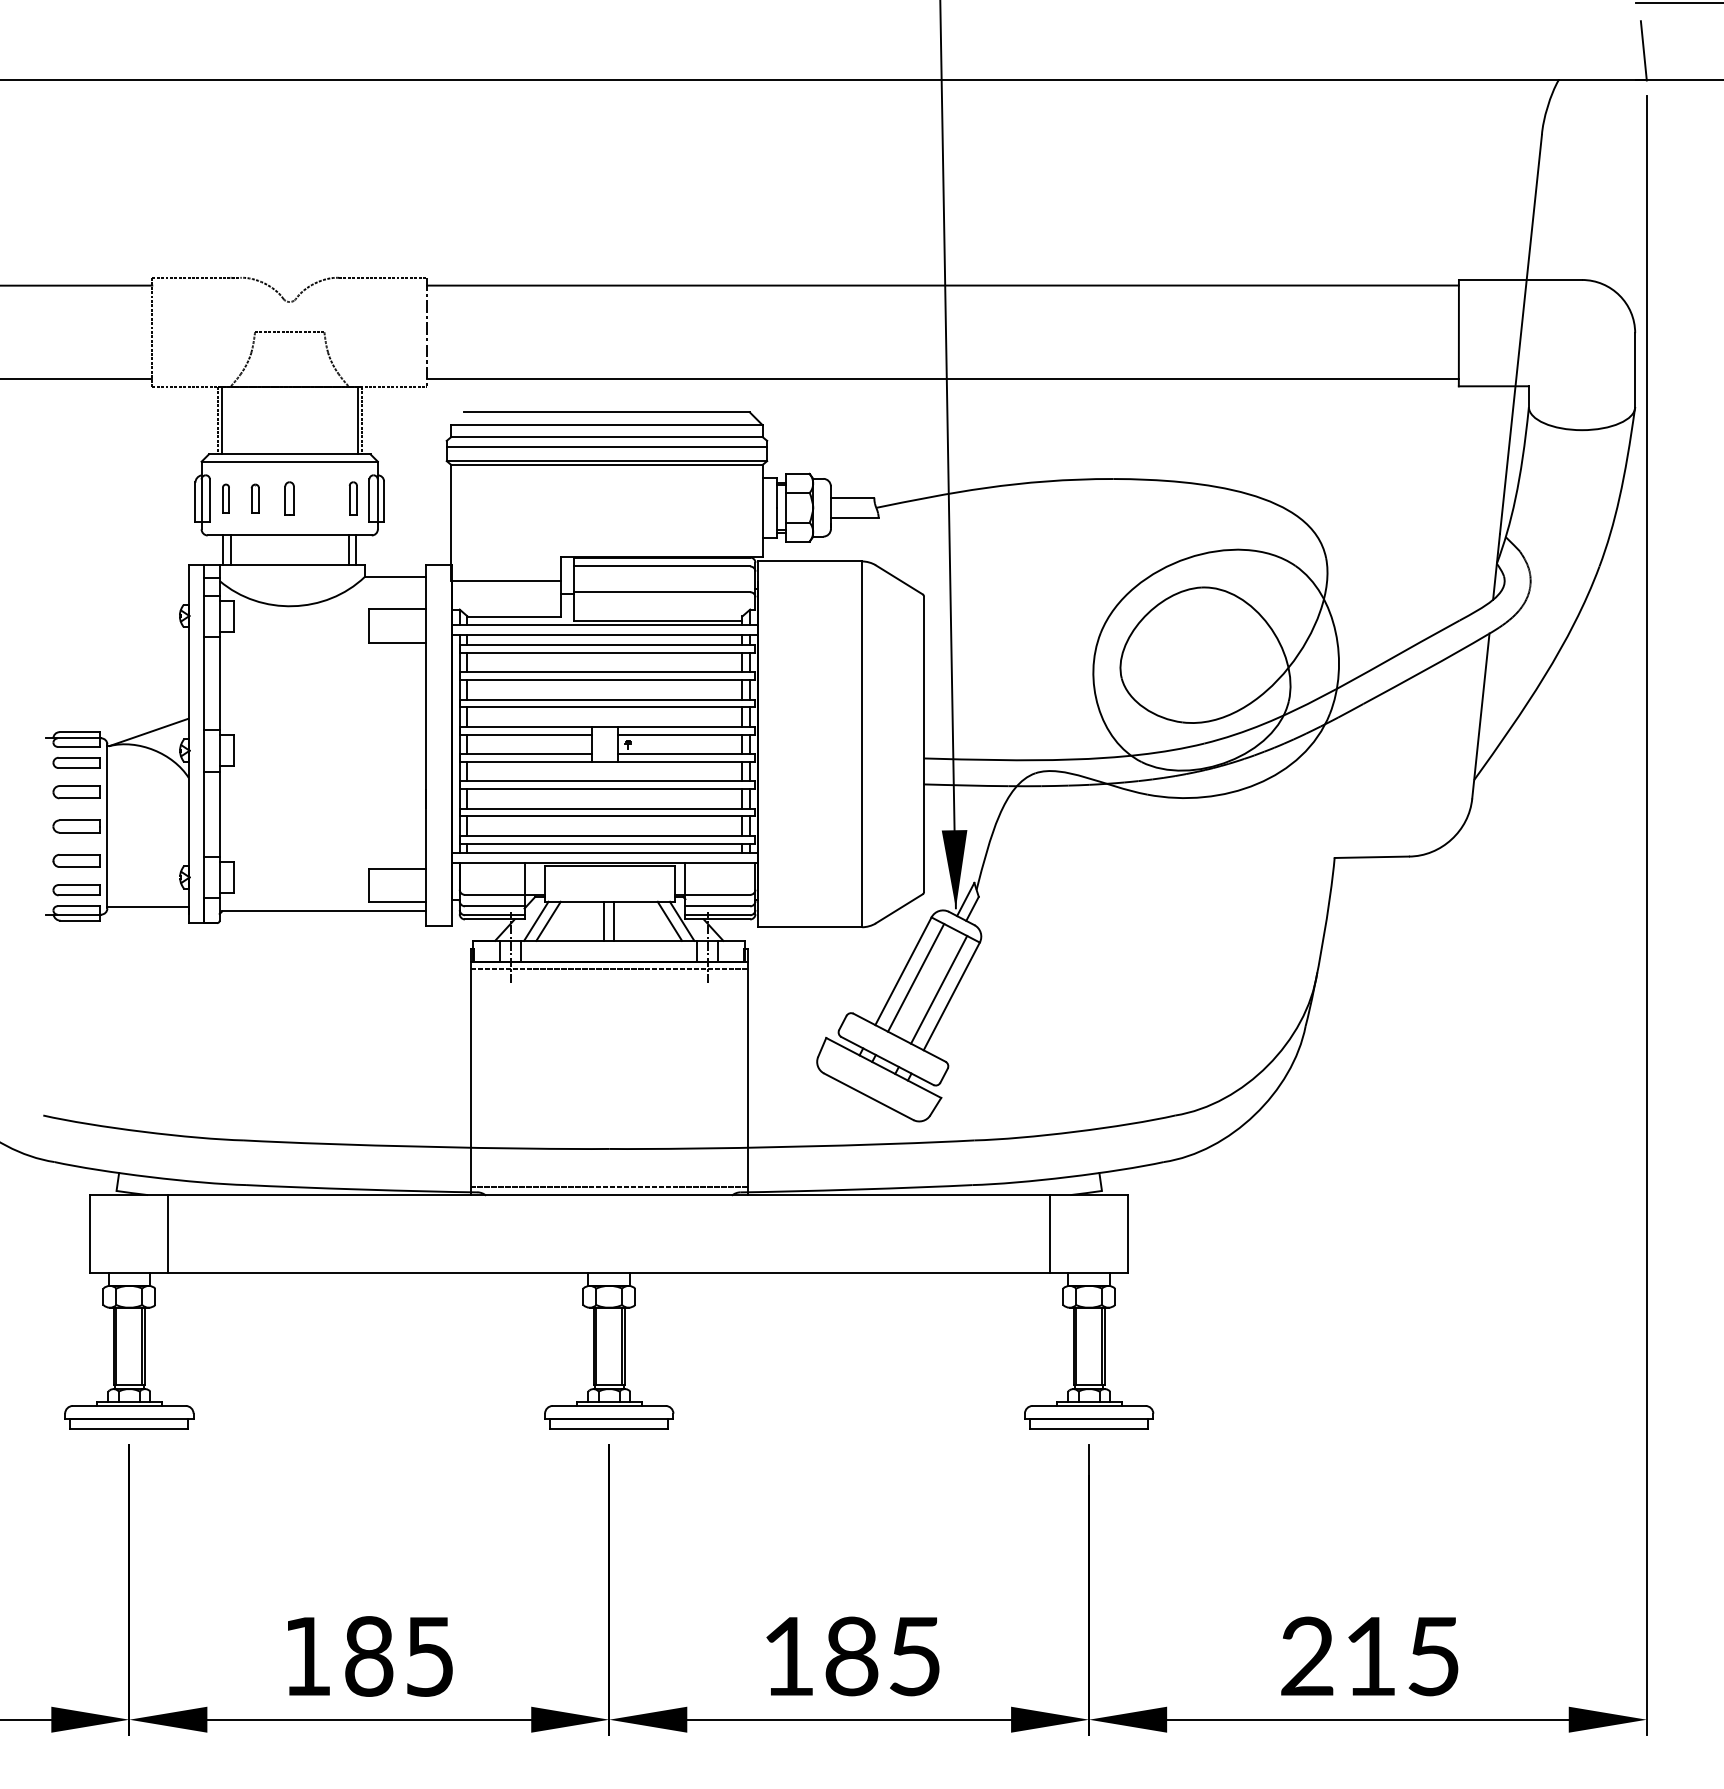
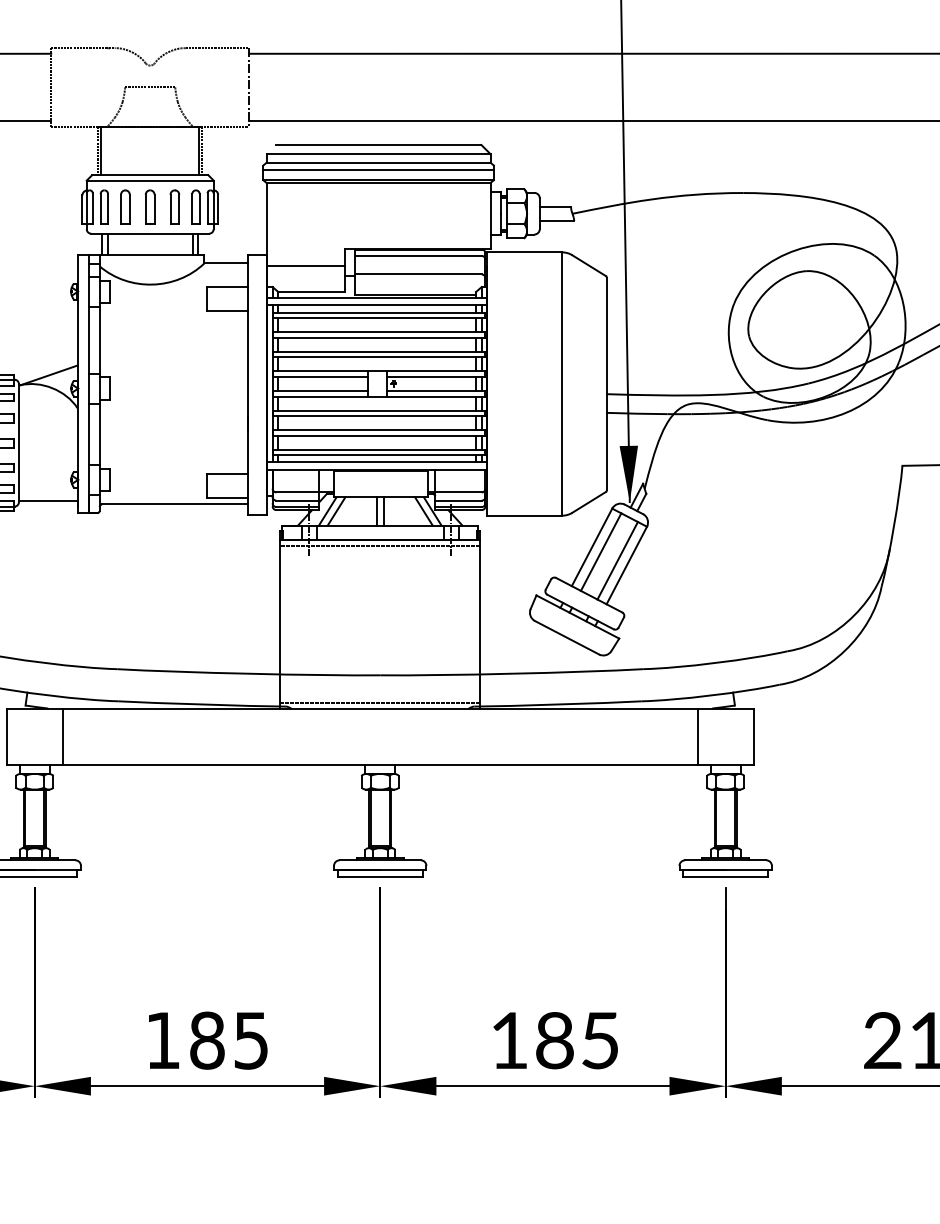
part: (225, 498) -> (103, 207), size x1.67
part: (255, 498) -> (125, 207), size x1.67
part: (289, 498) -> (150, 207), size x1.43
part: (323, 498) -> (174, 207), added
part: (353, 498) -> (196, 207), size x1.43

